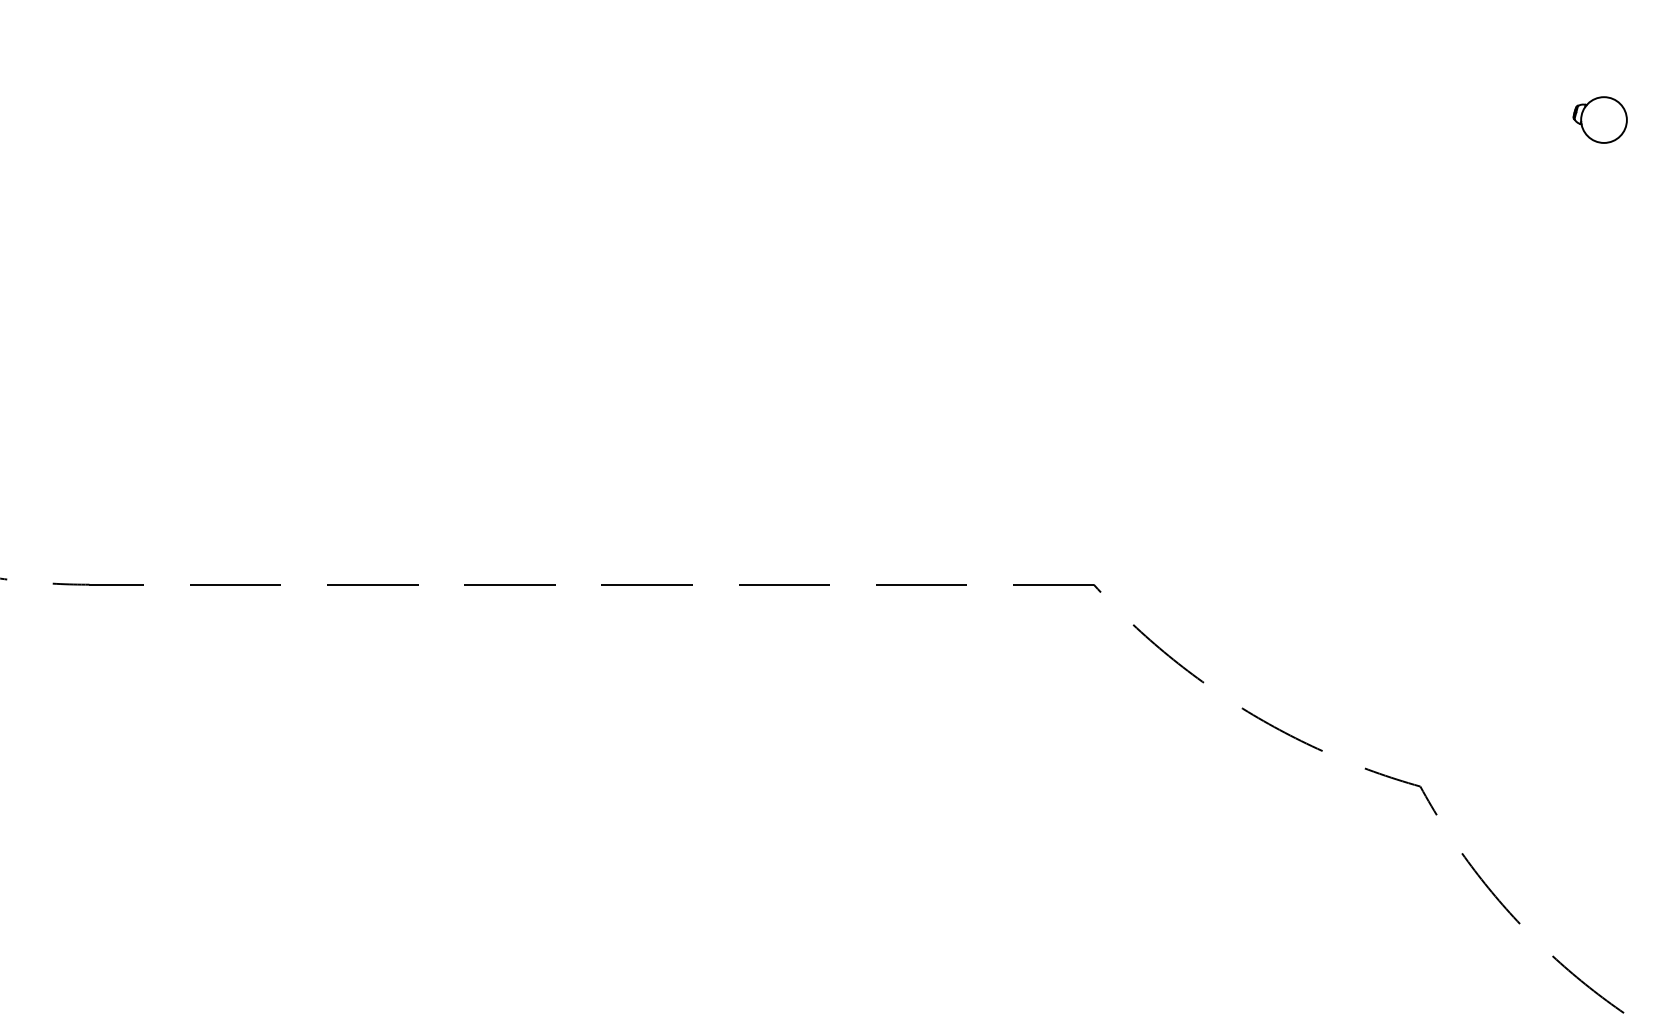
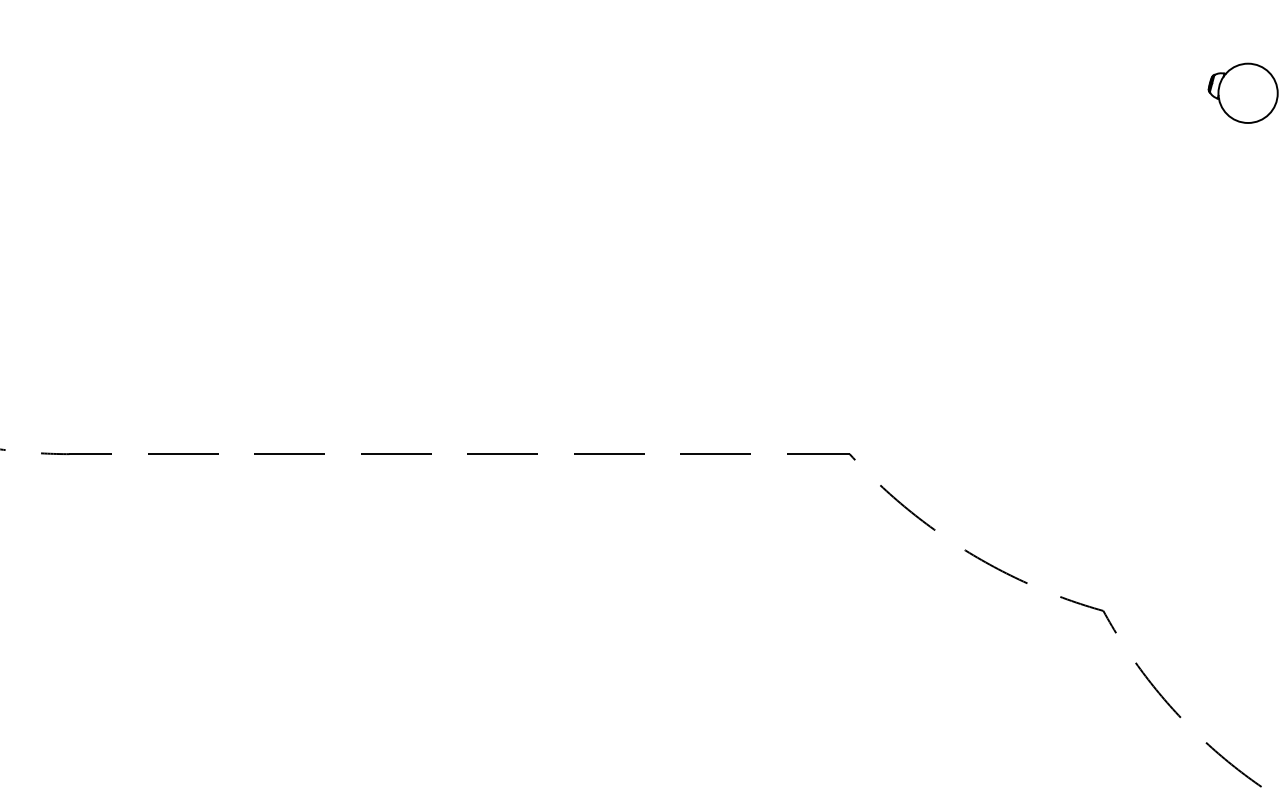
part: (1599, 119) -> (1242, 92), size x1.67

